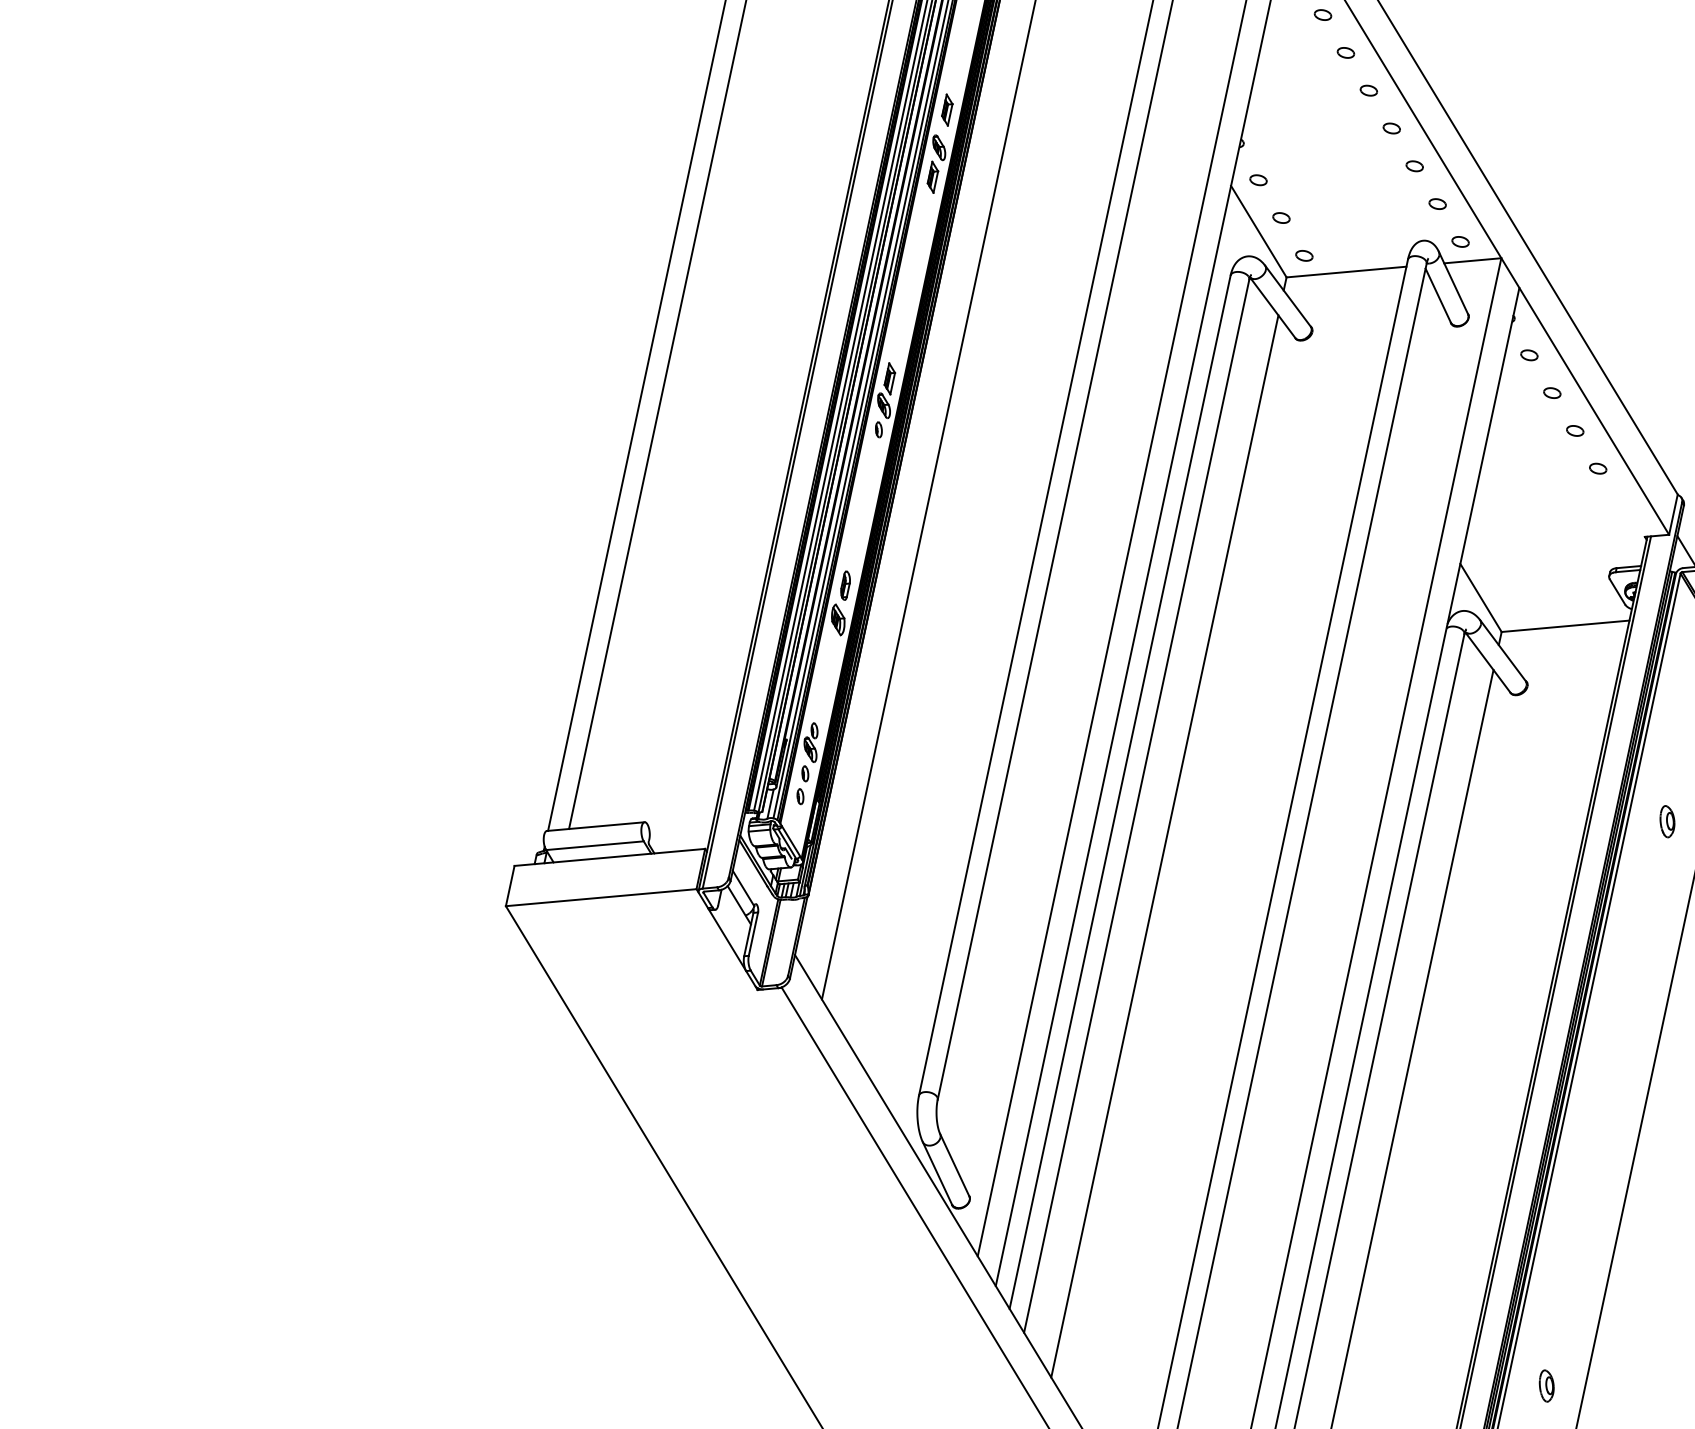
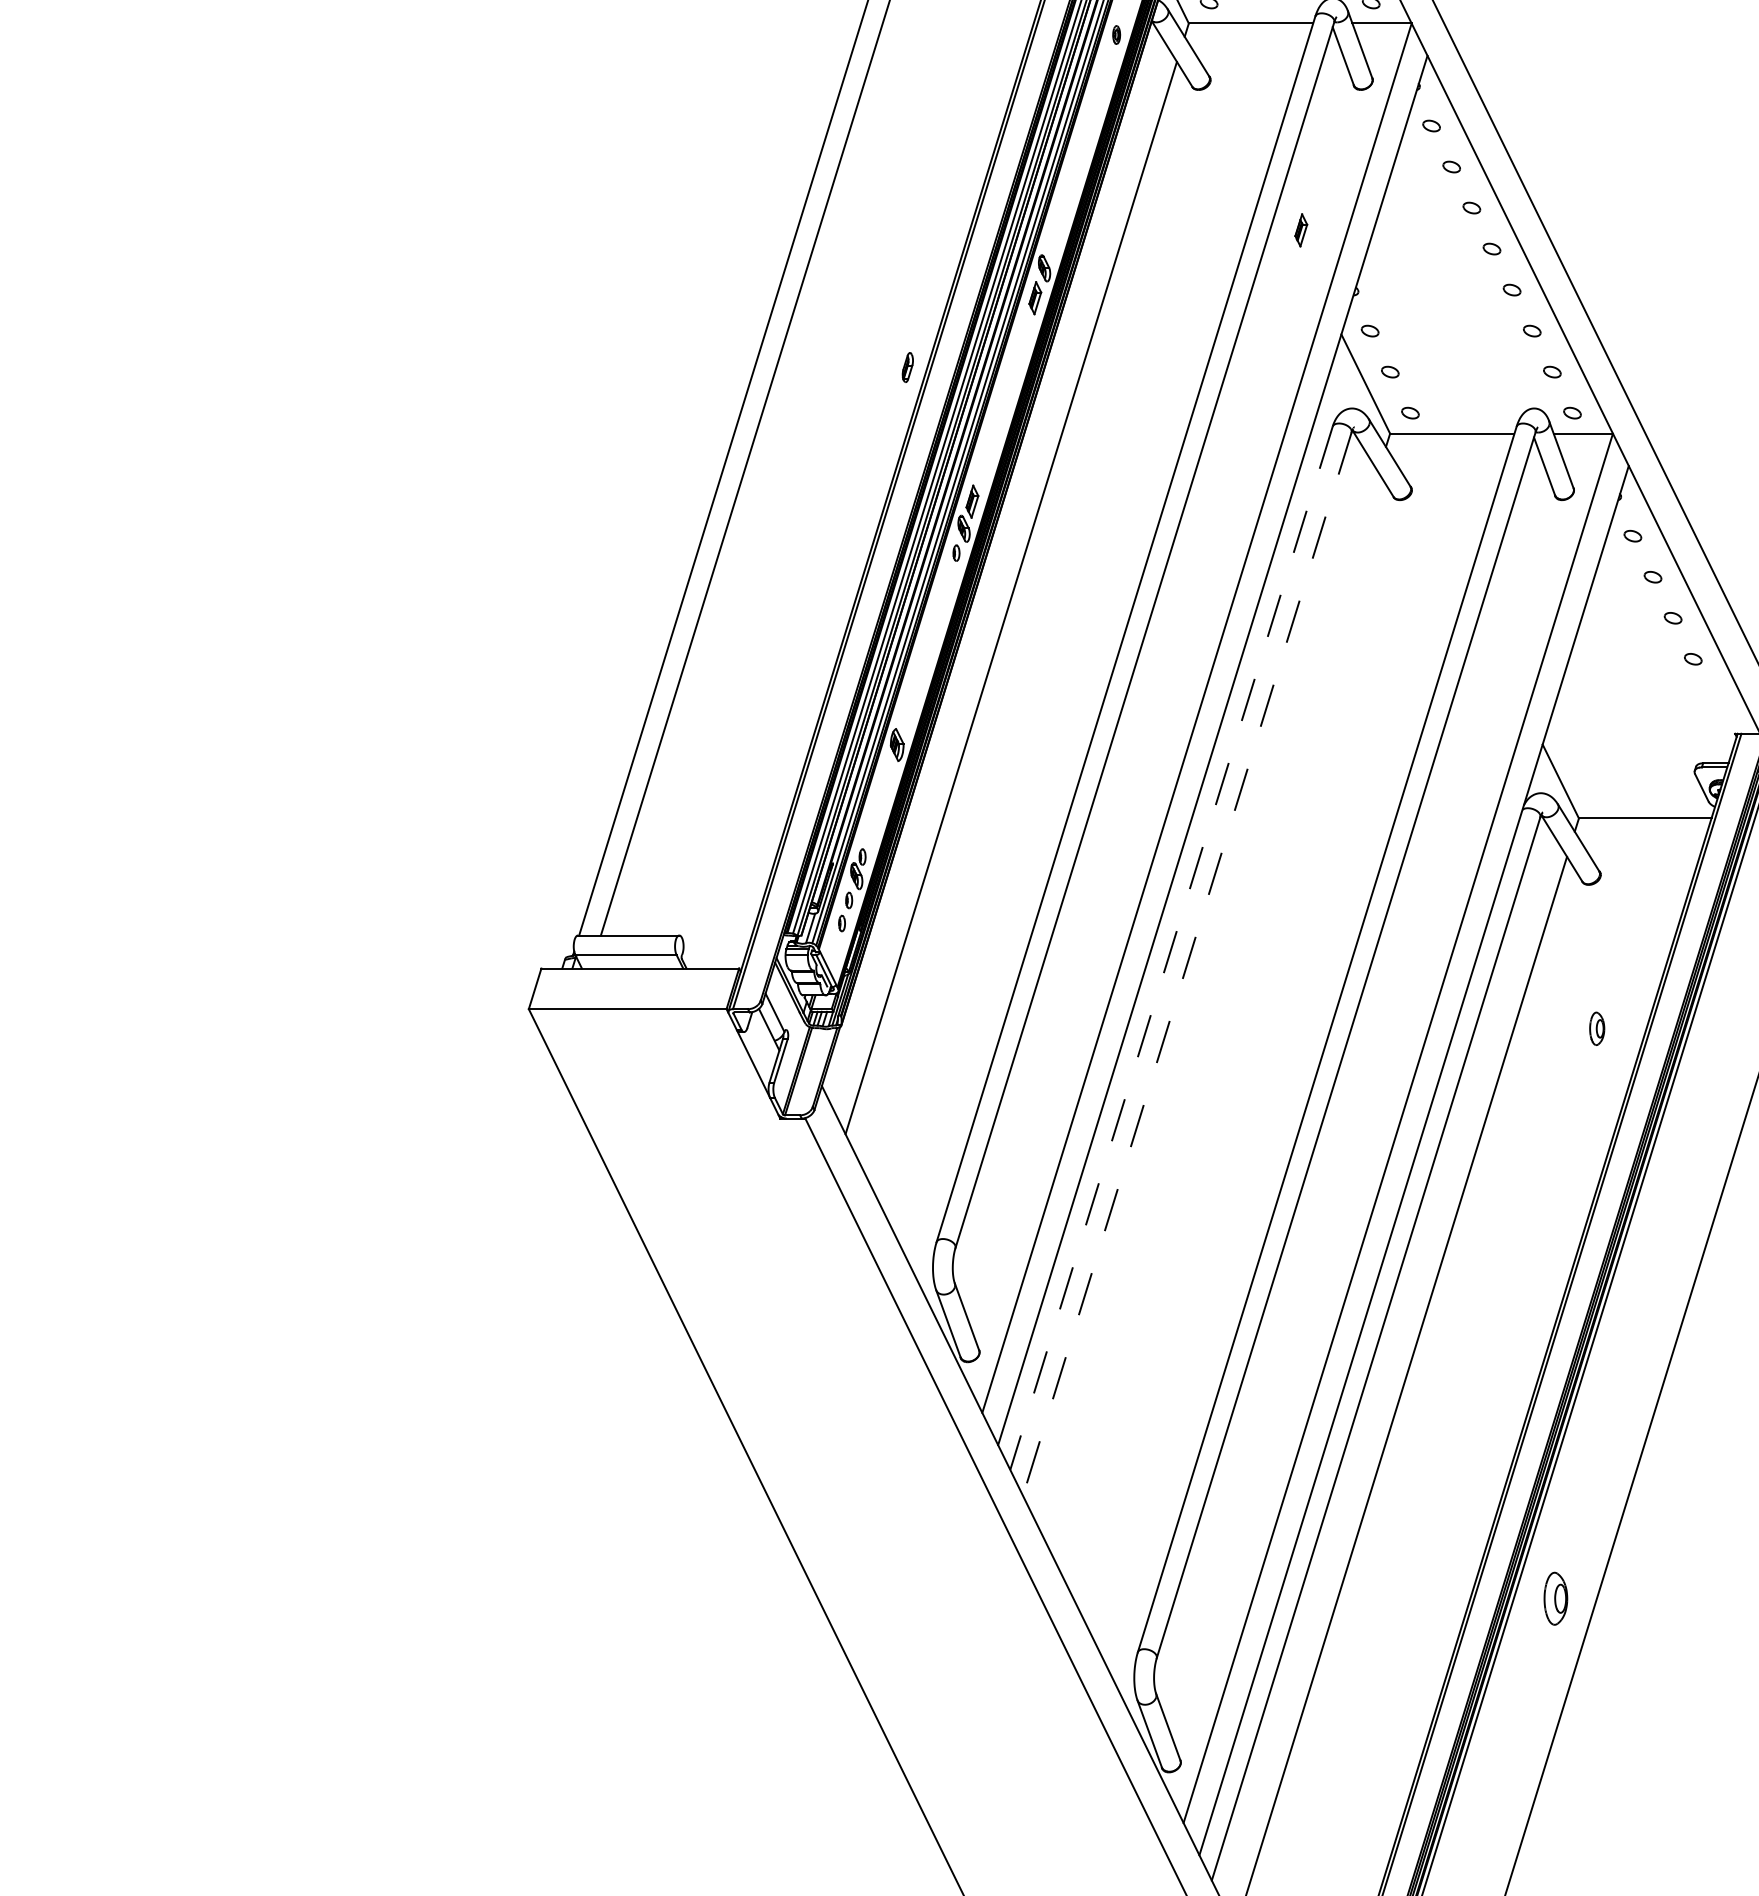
part: (947, 110) -> (1301, 230), moved
part: (845, 585) -> (907, 367), moved
line: (1120, 792) -> (1171, 948), solid -> dashed
line: (1136, 806) -> (1187, 964), solid -> dashed
part: (1667, 821) -> (1597, 1028), moved
line: (1164, 846) -> (1212, 1008), removed
part: (1547, 1385) -> (1556, 1598), size x1.6

